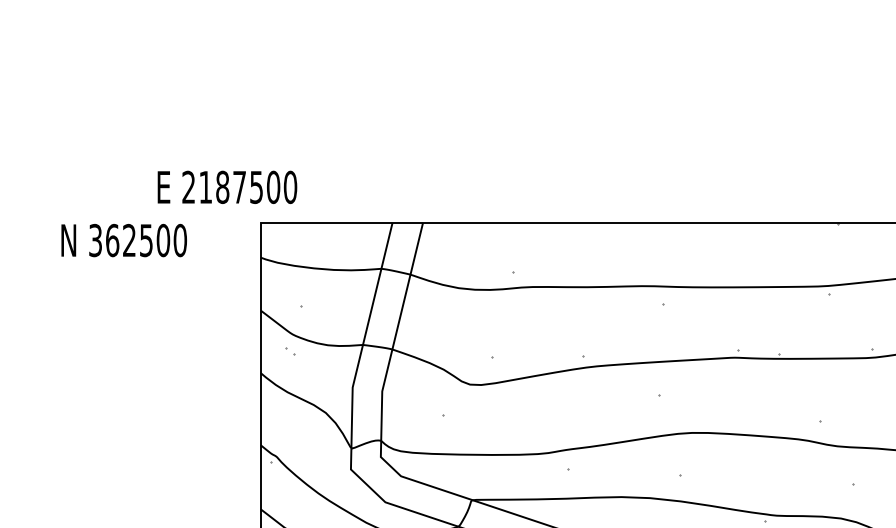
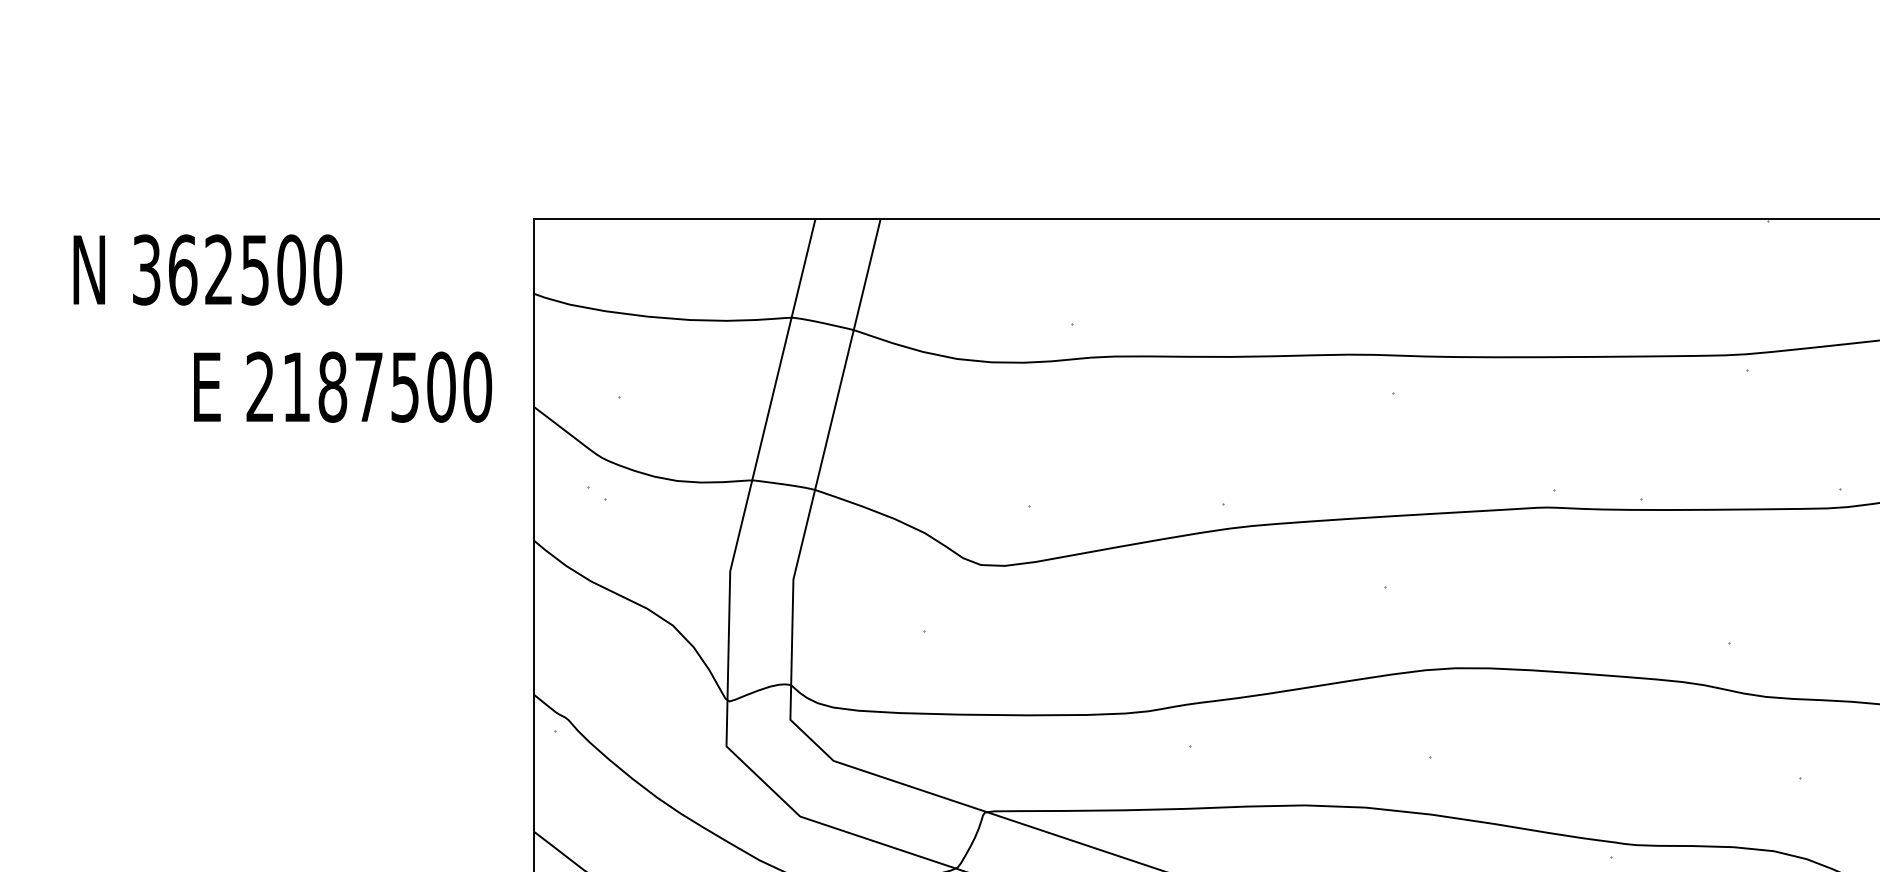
text: (227, 186) -> (343, 385), moved
text: (123, 240) -> (206, 269), moved

